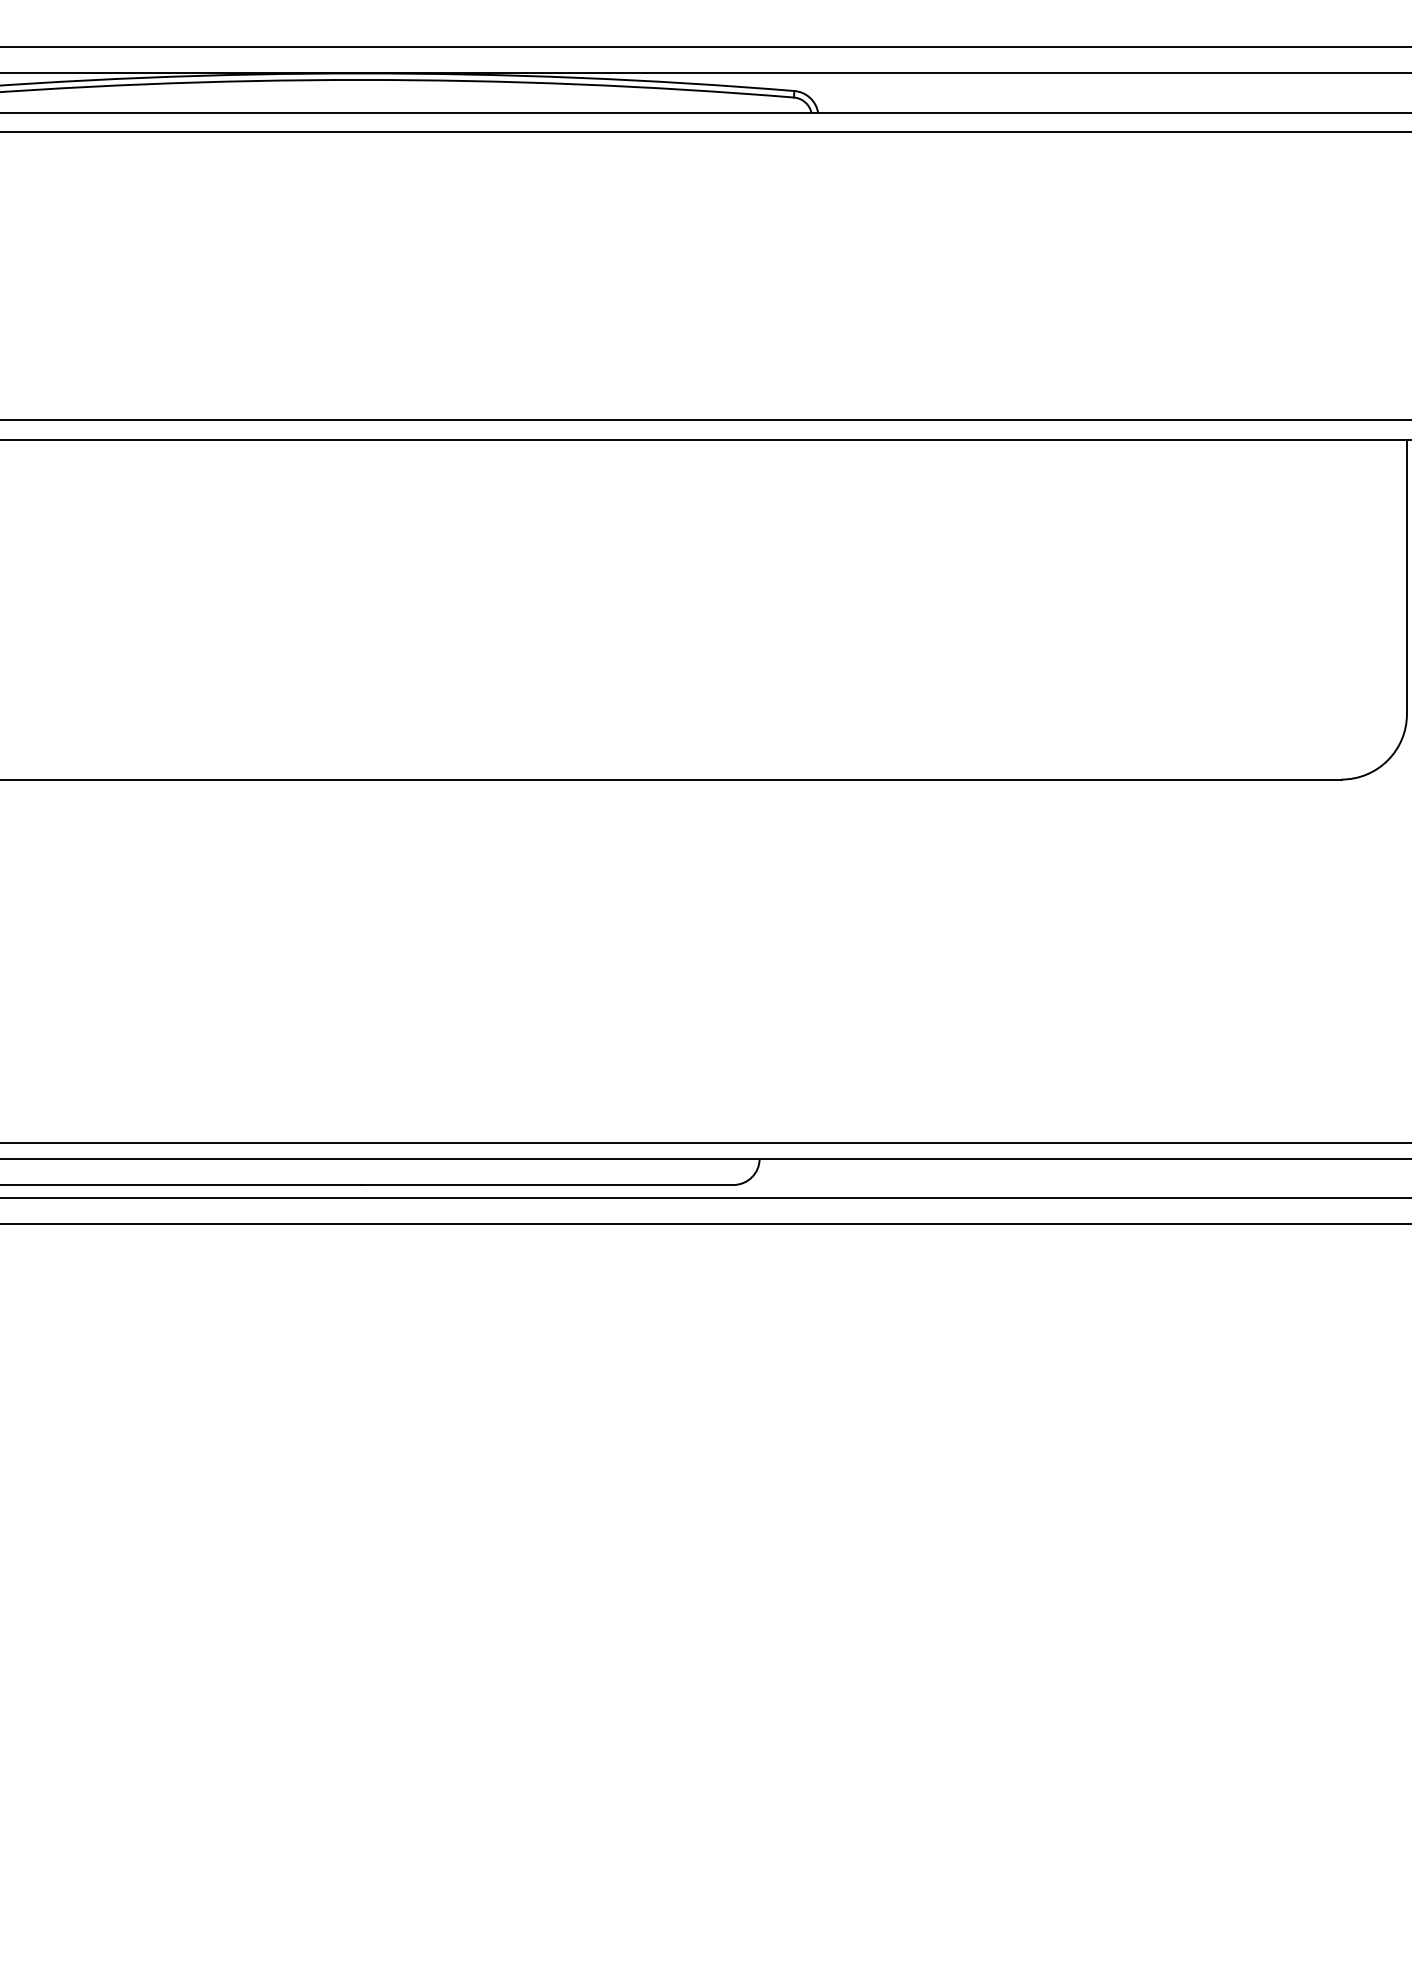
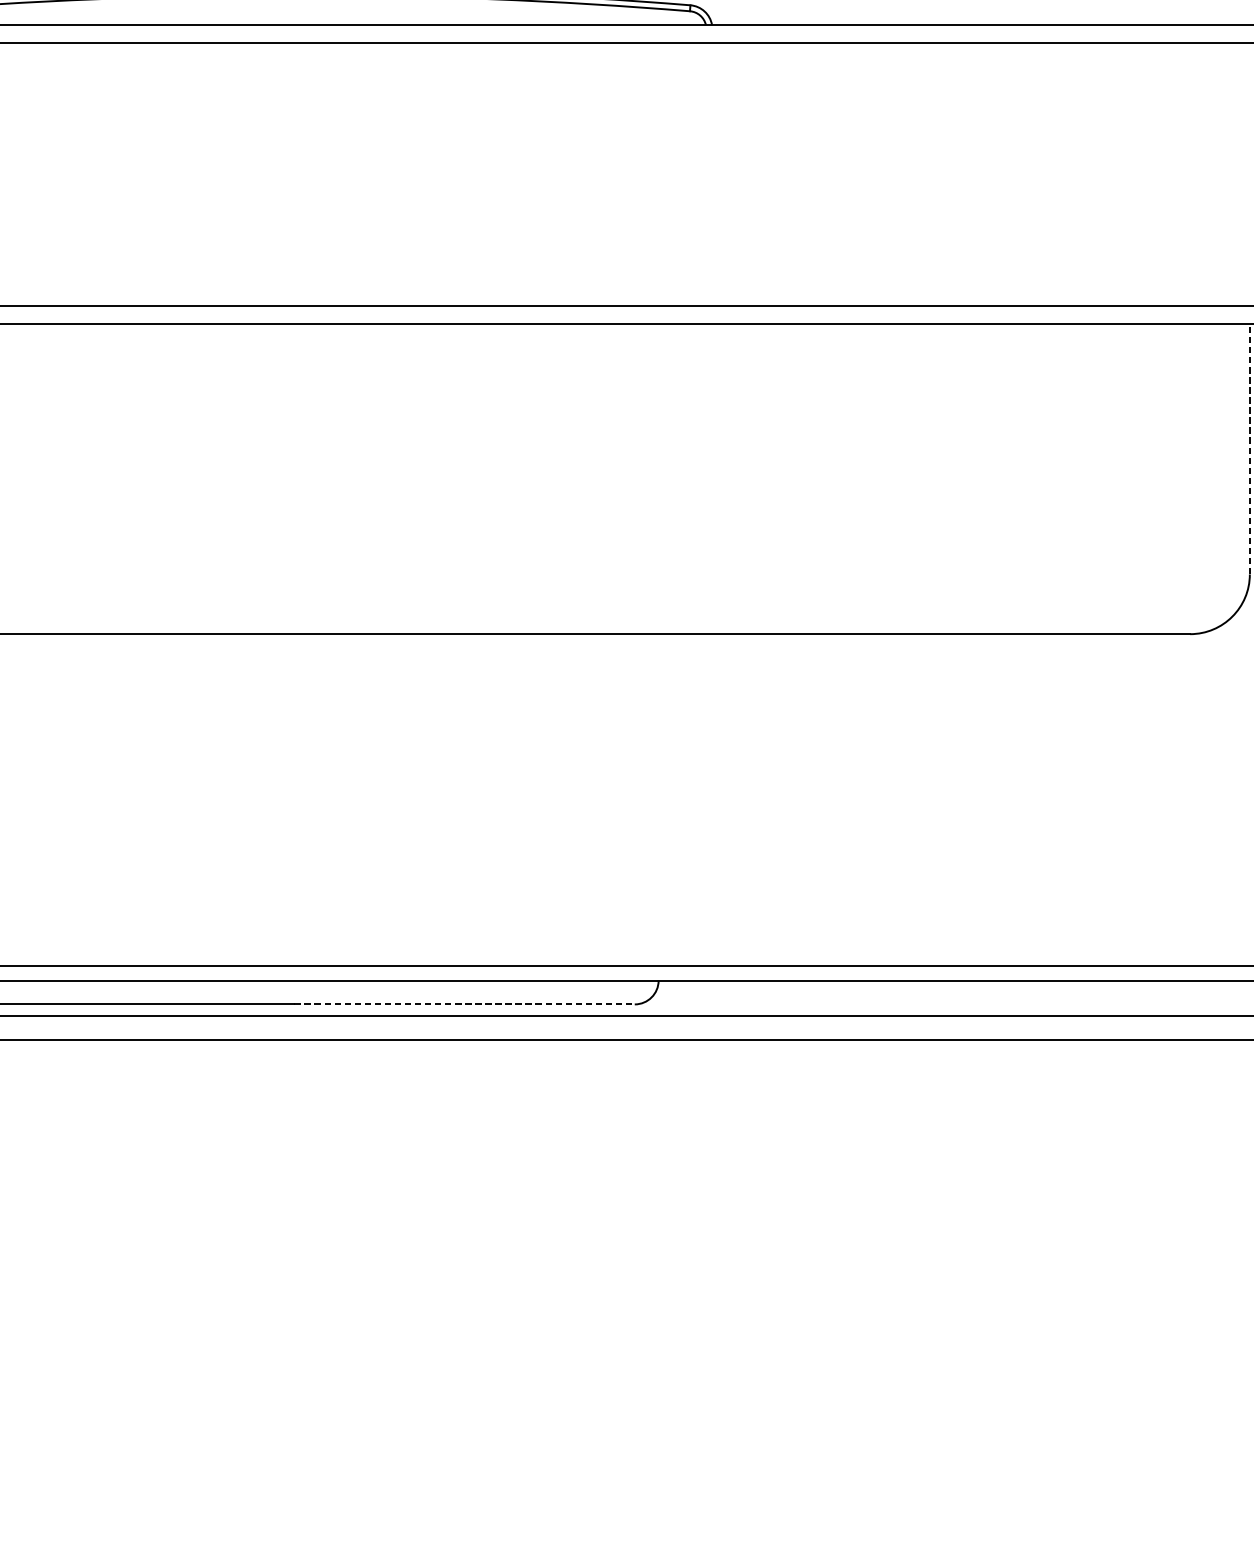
line: (1406, 576) -> (1249, 448), solid -> dashed
line: (547, 1184) -> (464, 1003), solid -> dashed

